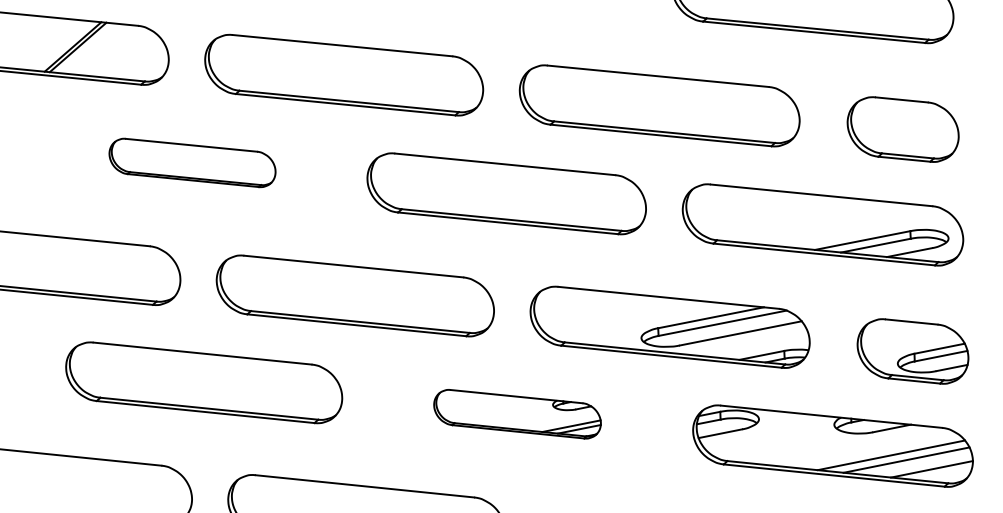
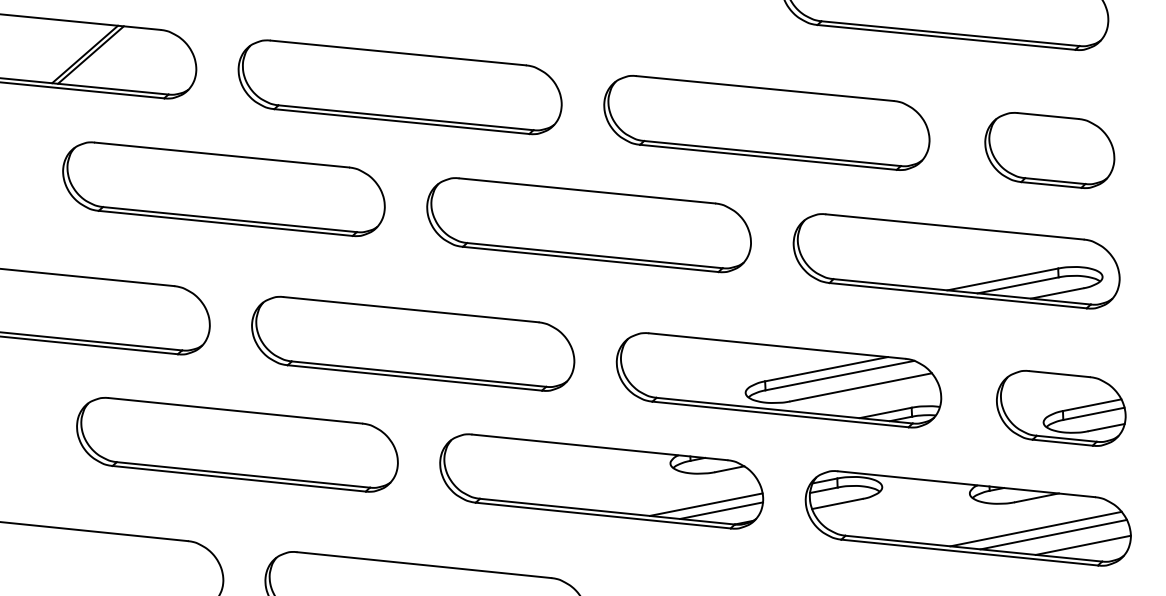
part: (192, 162) -> (223, 188), size x1.67
part: (517, 413) -> (601, 480), size x1.67

